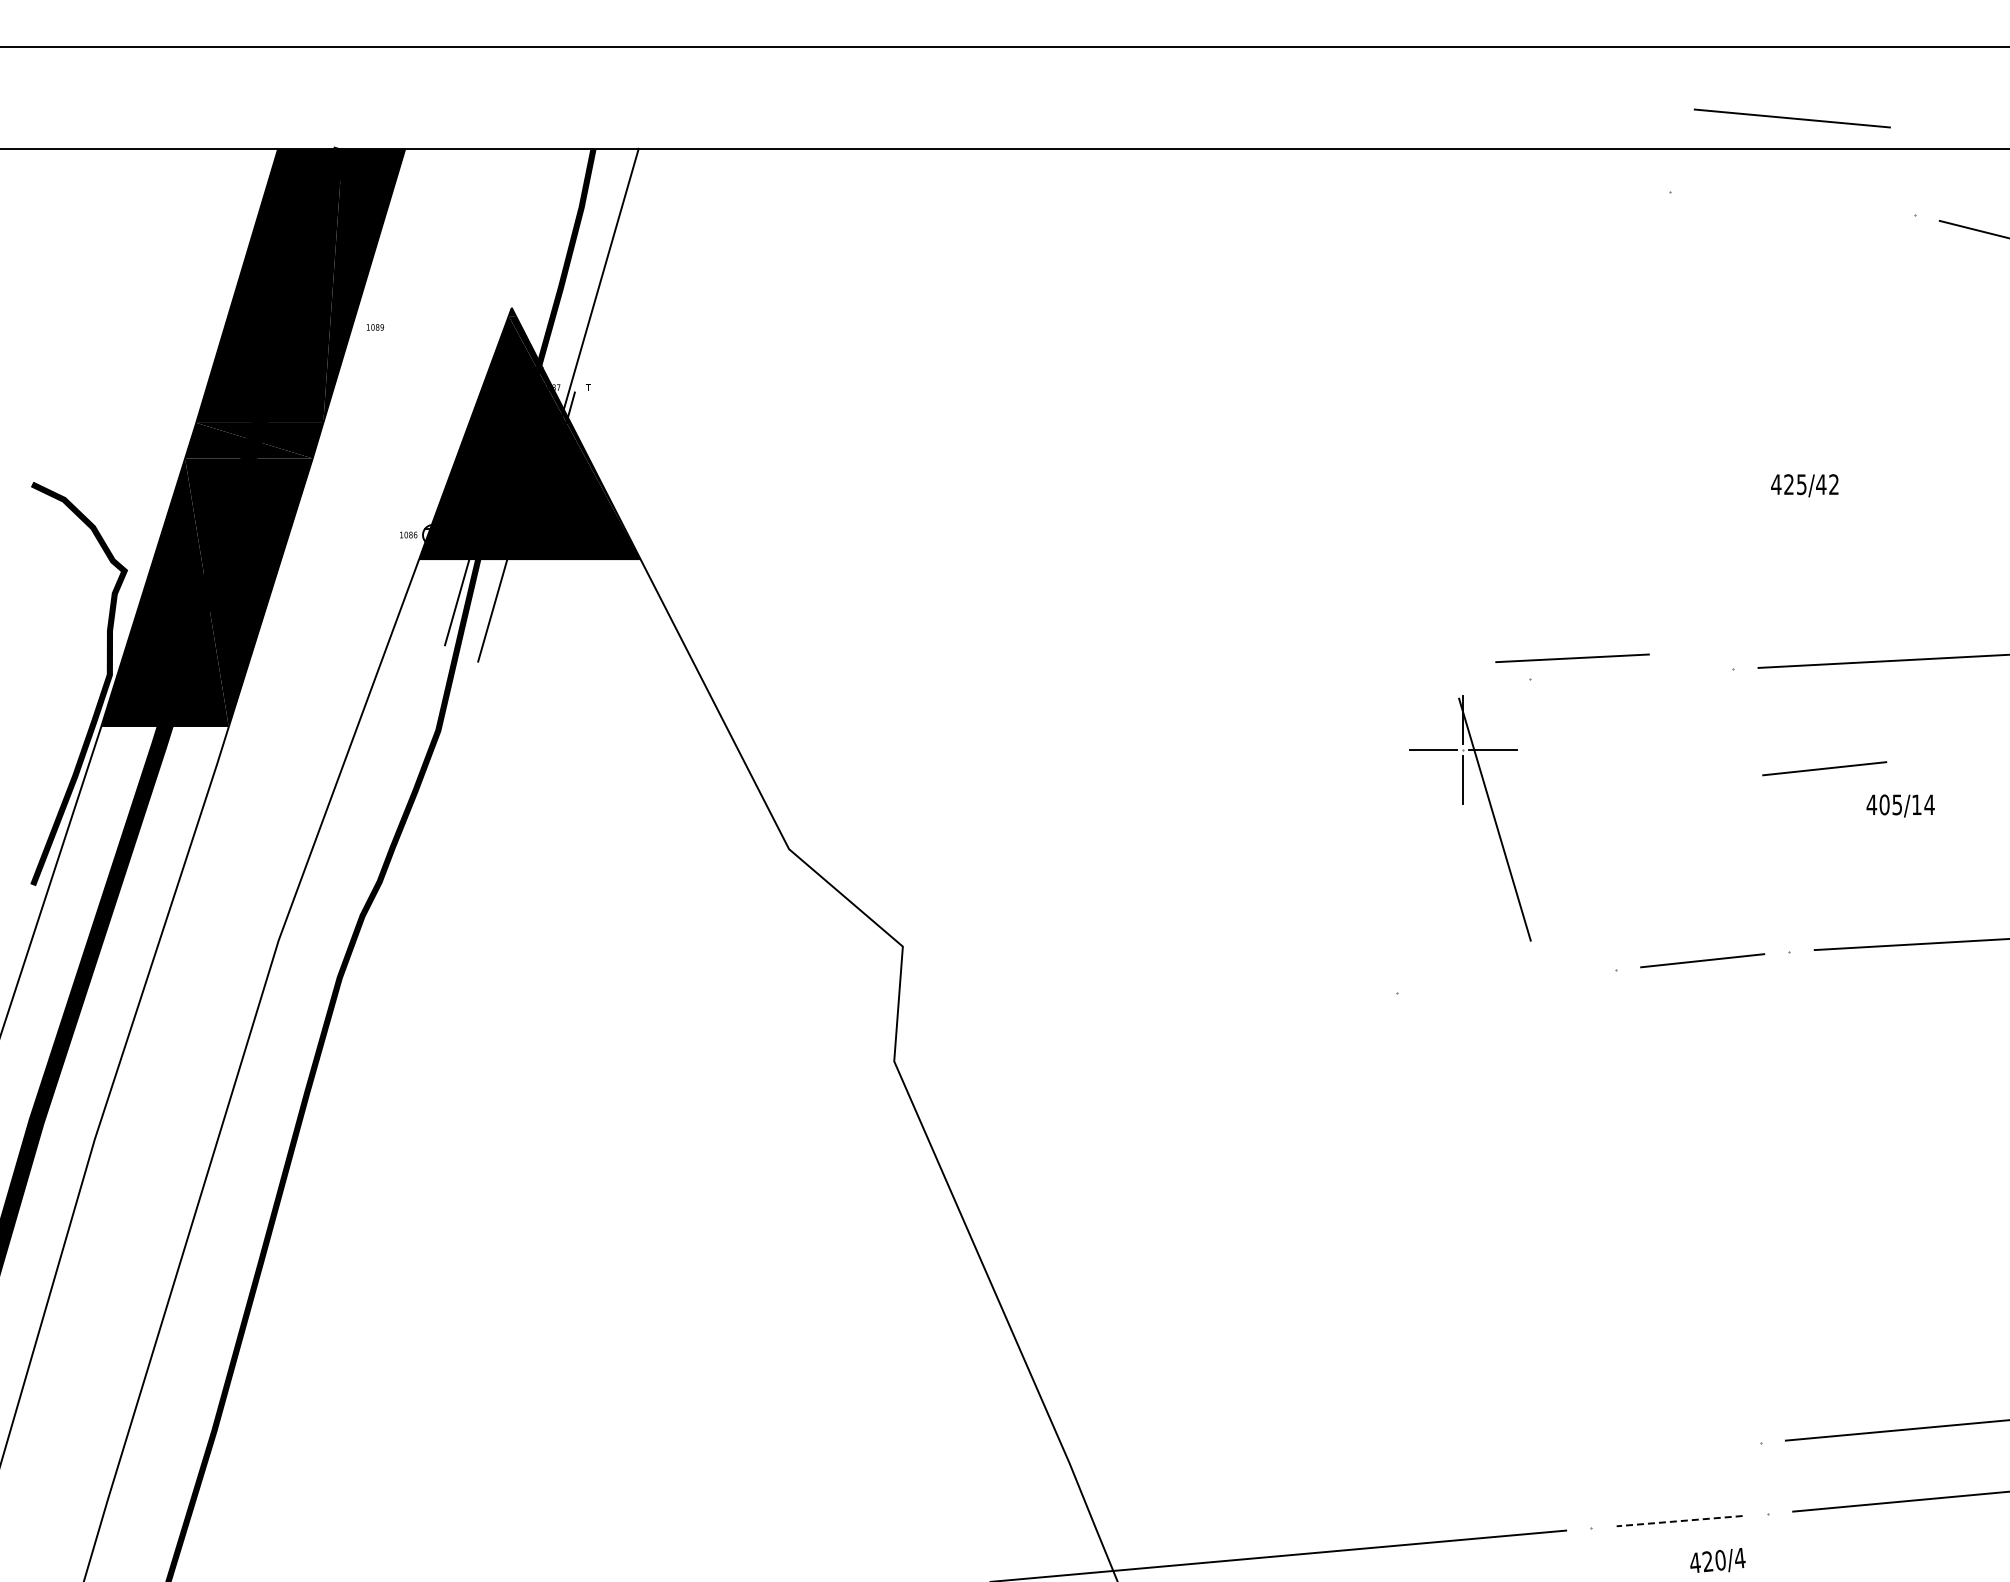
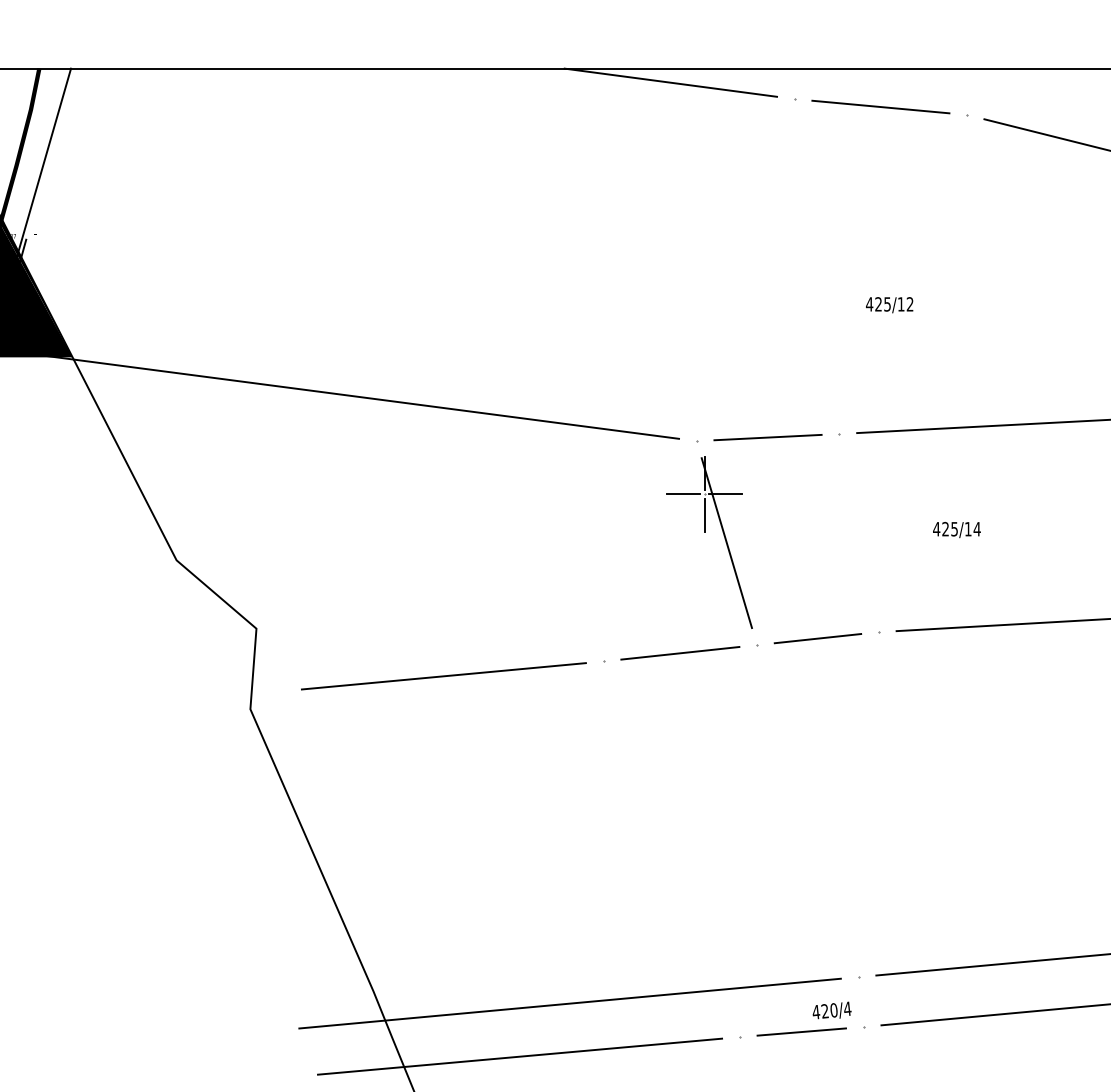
line: (1791, 118) -> (880, 107), moved
line: (1492, 168) -> (670, 82), added
text: (1821, 484) -> (901, 304), 425/42 -> 425/12
line: (1026, 613) -> (343, 394), added
line: (1572, 657) -> (767, 436), moved
line: (1824, 768) -> (903, 503), removed
part: (1463, 804) -> (704, 532), moved
text: (1884, 804) -> (945, 528), 405/14 -> 425/14
line: (1506, 981) -> (680, 653), added
line: (1169, 1014) -> (443, 676), added
line: (1349, 1480) -> (570, 1003), added
line: (1679, 1521) -> (801, 1032), dashed -> solid
text: (1717, 1560) -> (831, 1010), moved

